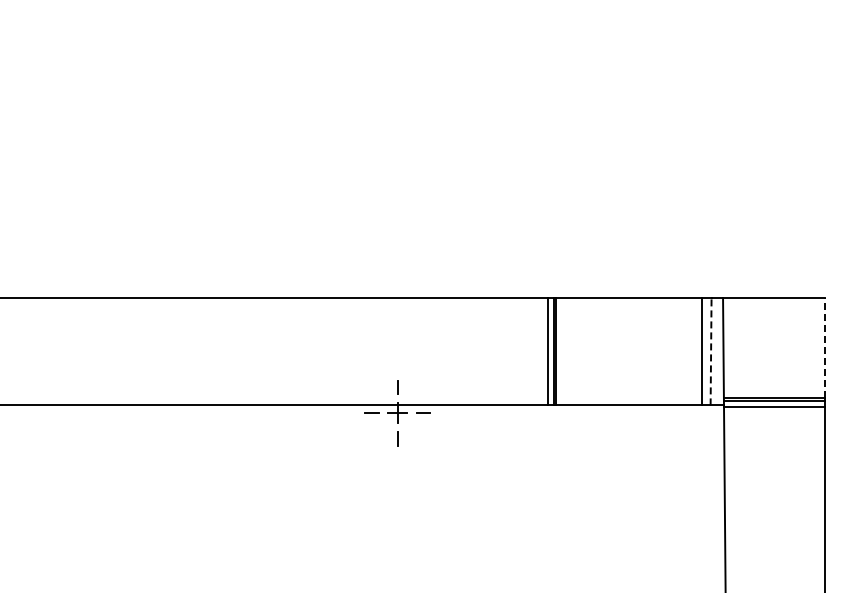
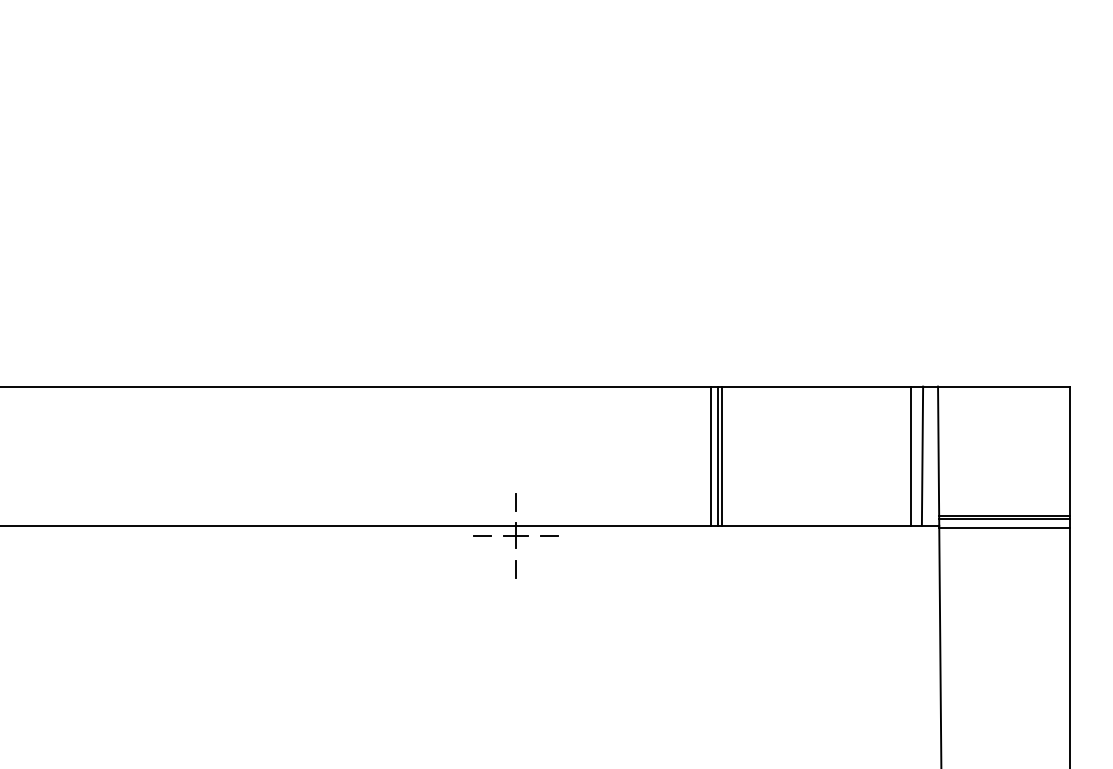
line: (824, 347) -> (1069, 450), dashed -> solid
line: (711, 351) -> (923, 455), dashed -> solid

